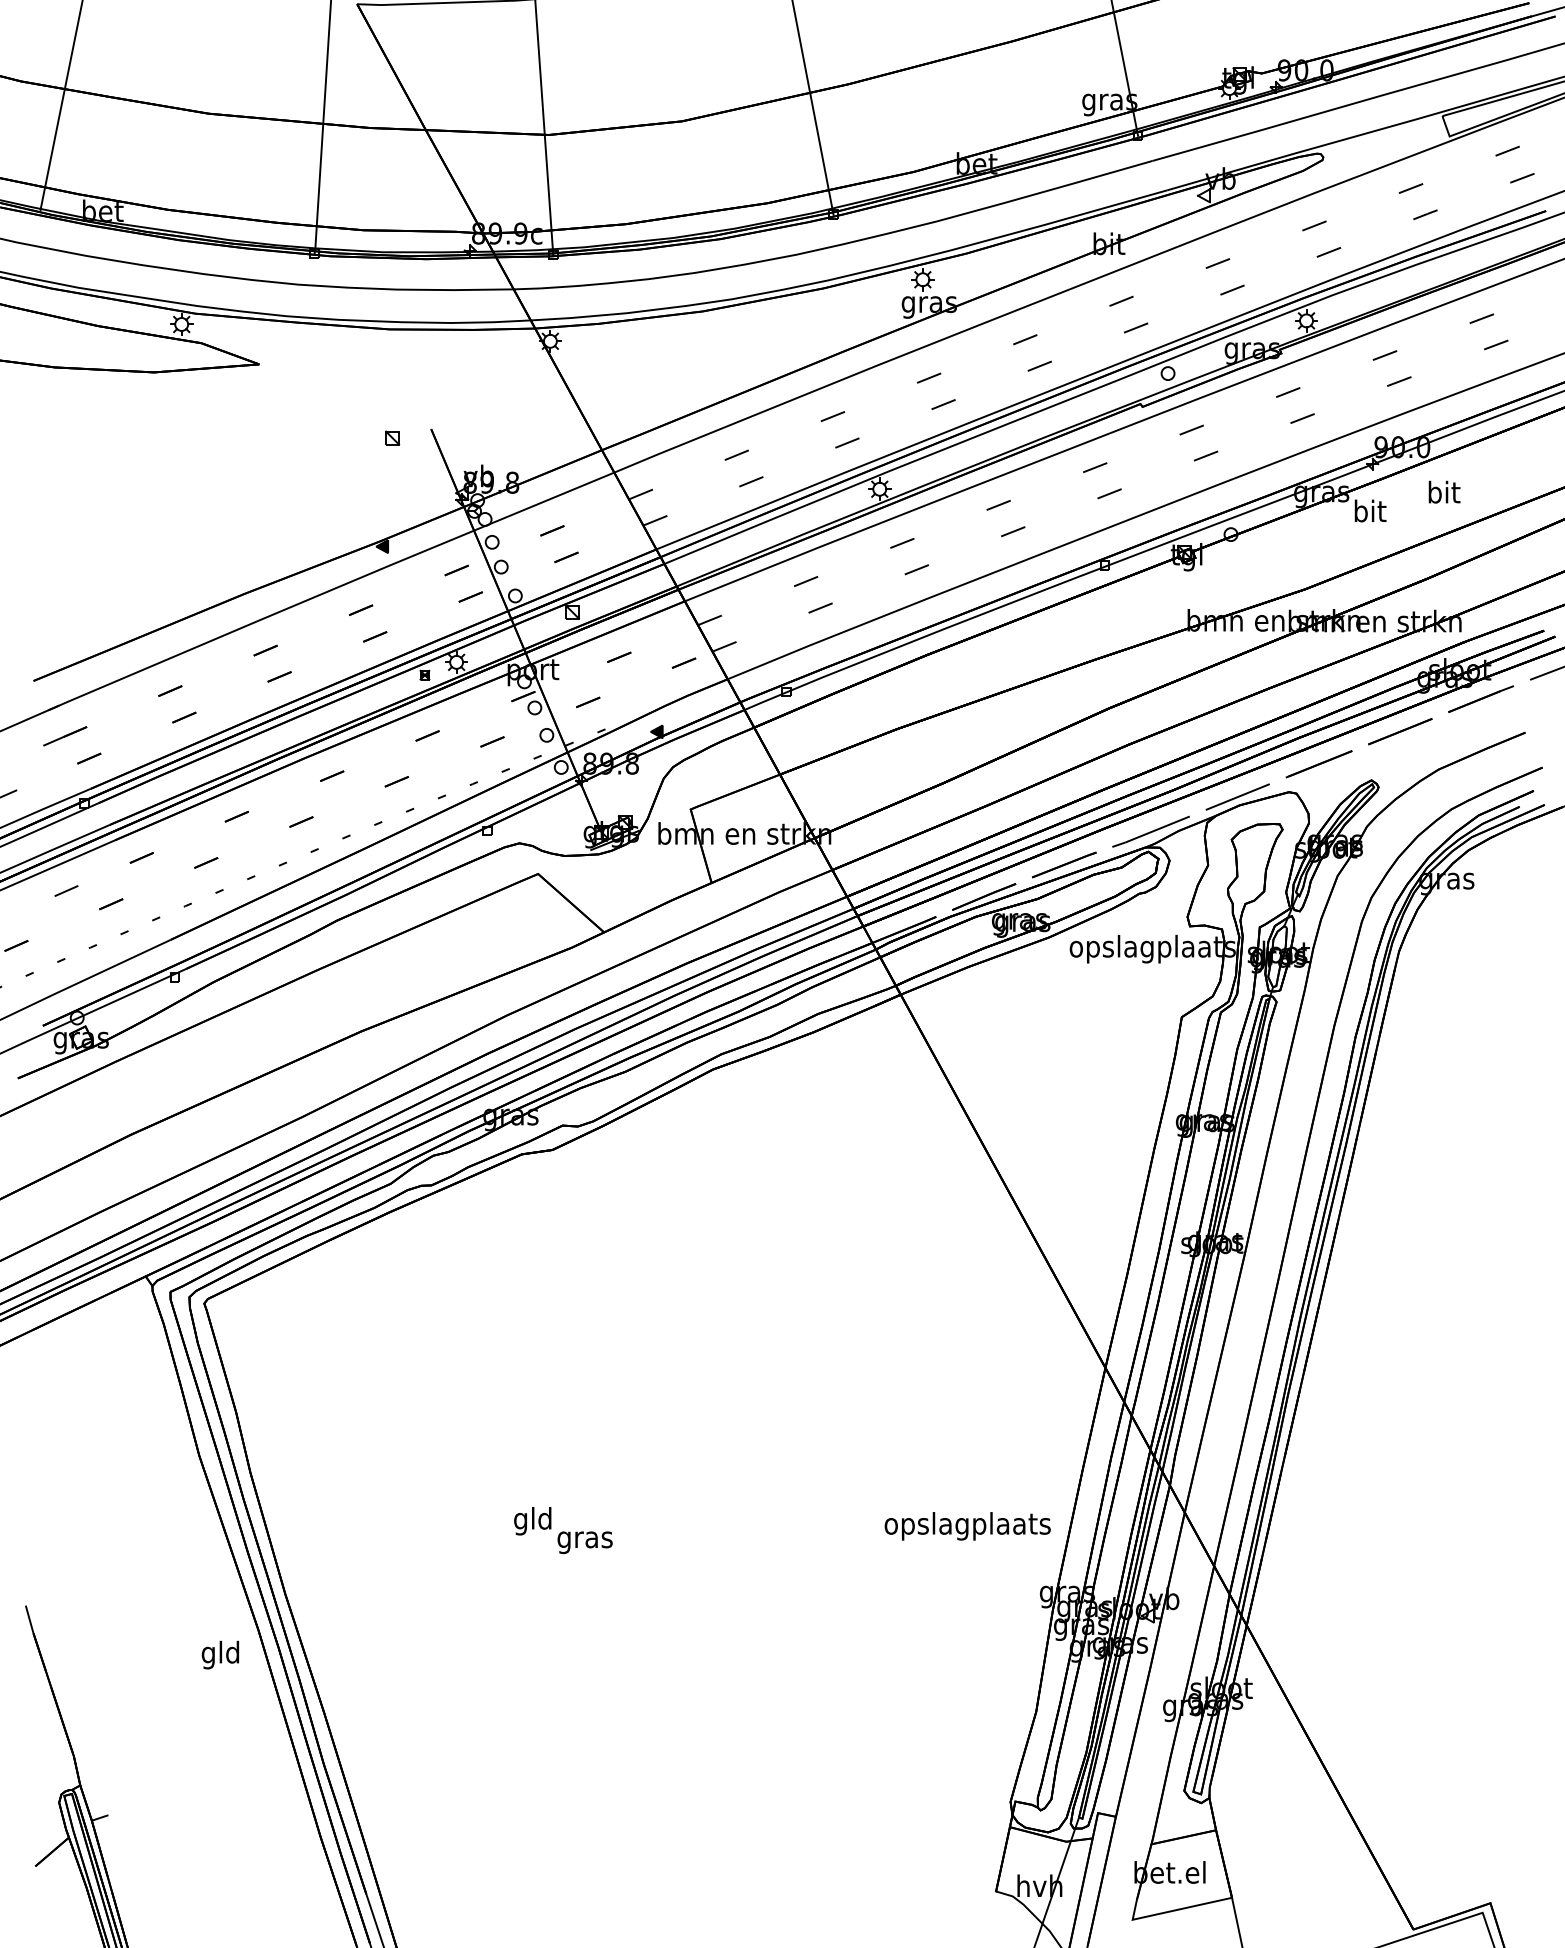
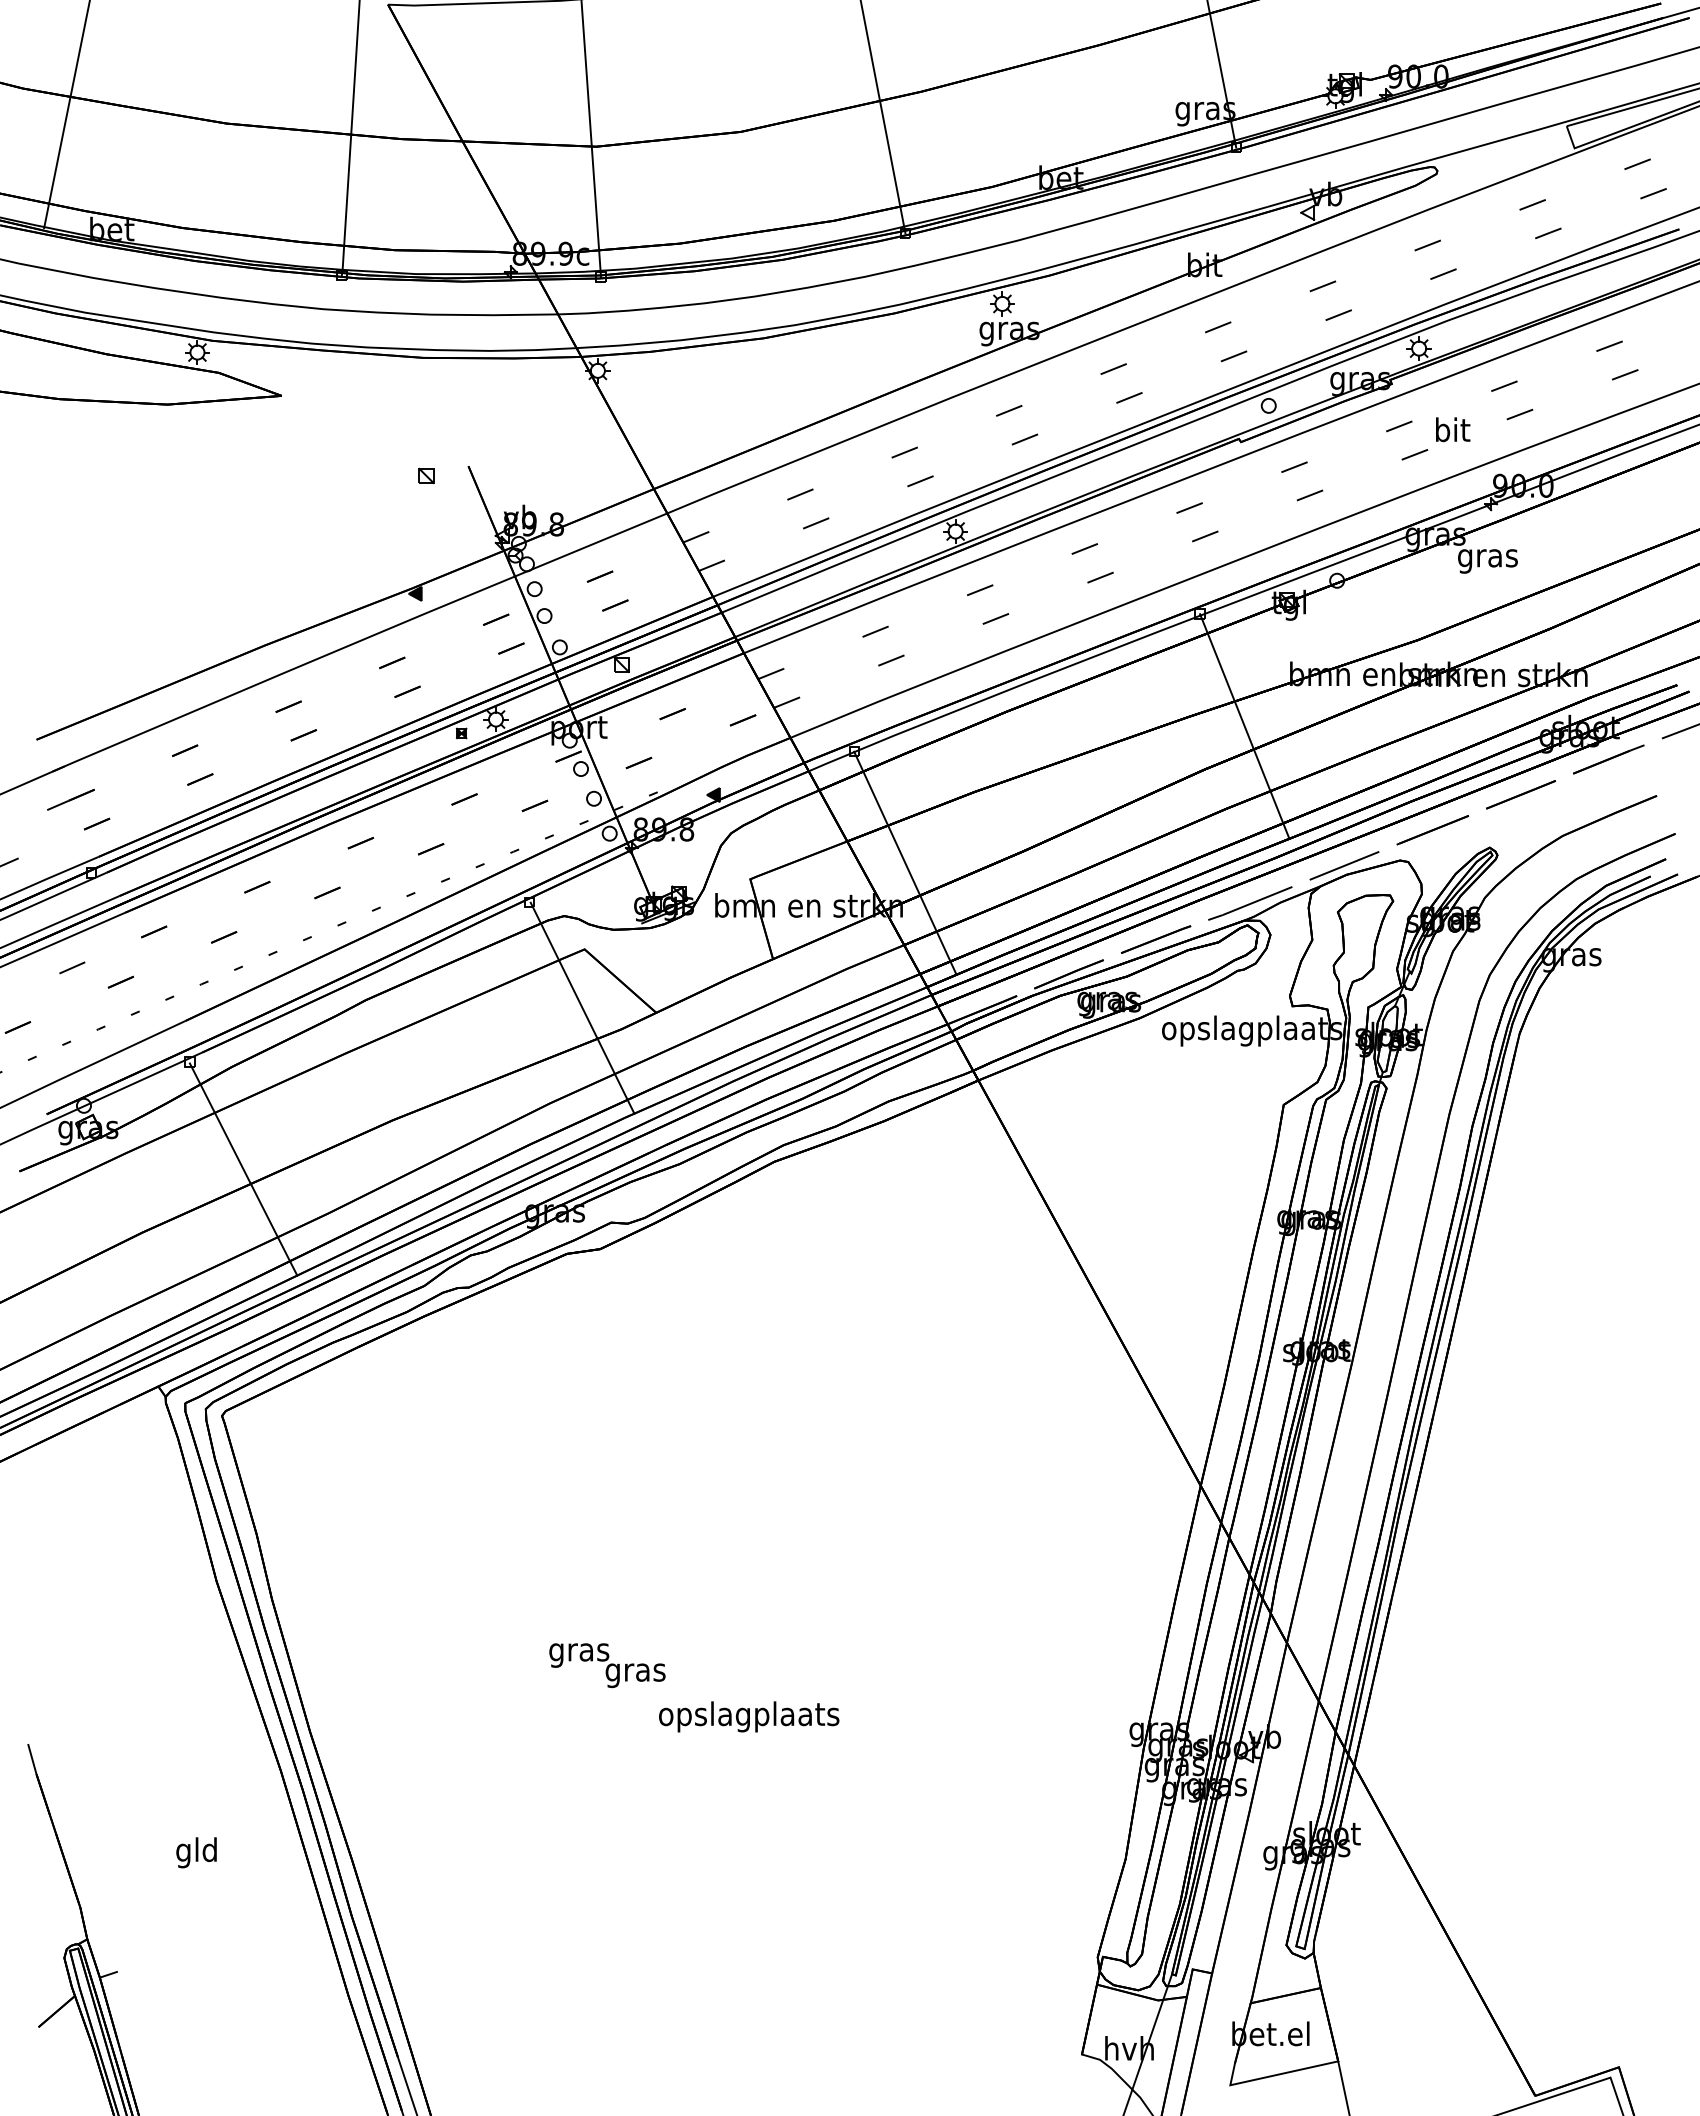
text: (1444, 492) -> (1453, 429), moved
text: (1369, 513) -> (1487, 557), bit -> gras
line: (1145, 668) -> (1244, 726), added
line: (833, 794) -> (905, 862), added
line: (536, 927) -> (582, 1007), added
line: (224, 1076) -> (243, 1169), added
text: (533, 1520) -> (579, 1651), gld -> gras
text: (968, 1525) -> (749, 1716), moved
text: (220, 1654) -> (196, 1852), moved

